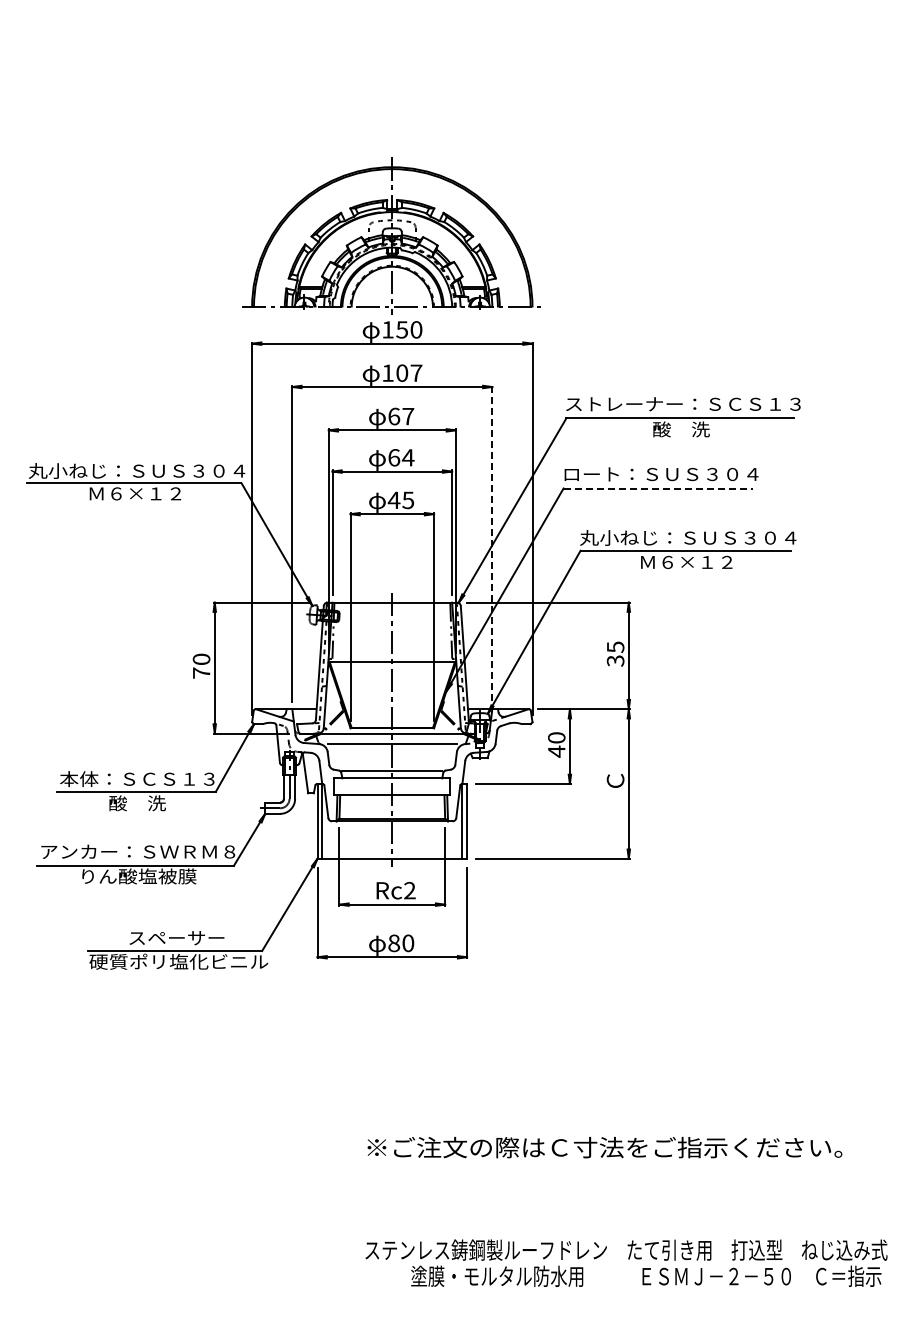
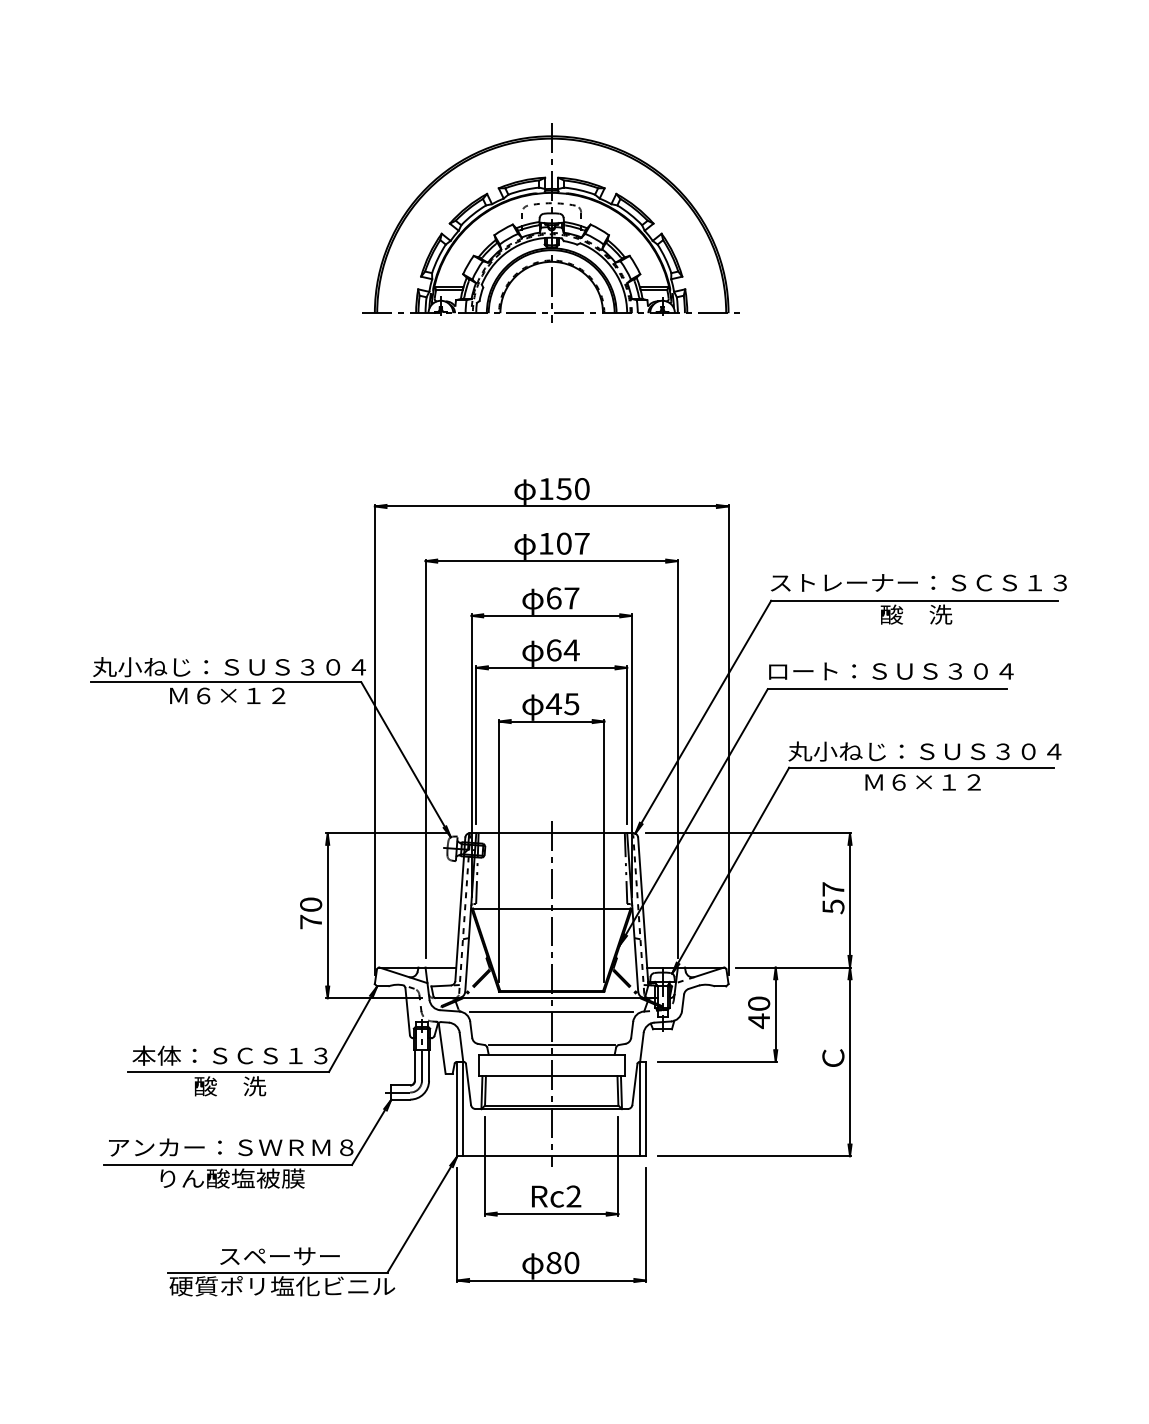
part: (391, 235) -> (550, 222), moved
line: (658, 488) -> (887, 689), dashed -> solid
line: (492, 543) -> (678, 758), dashed -> solid
text: (615, 653) -> (833, 897), 35 -> 57

